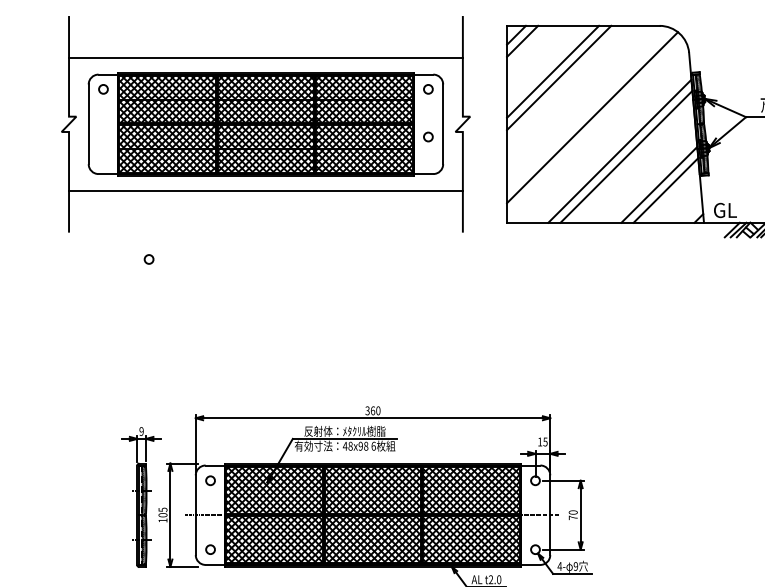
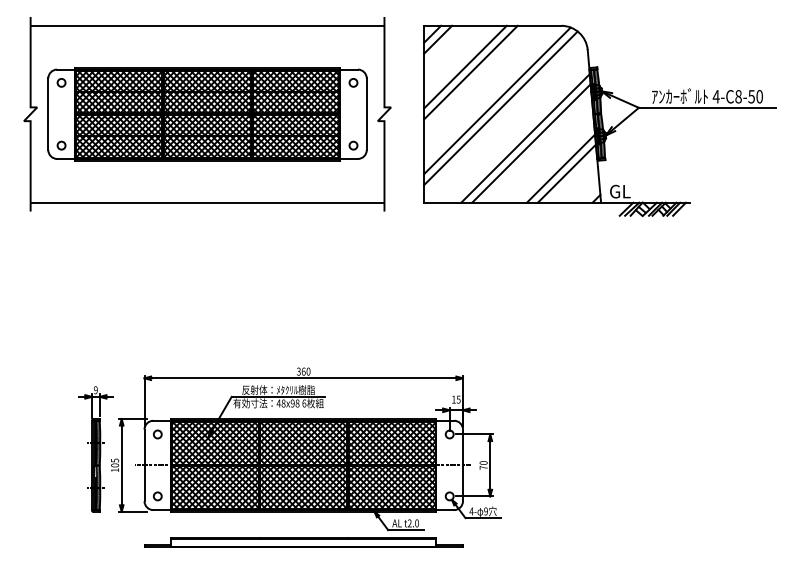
line: (265, 57) -> (207, 25), moved
line: (588, 109) -> (497, 100), added
circle: (428, 136) -> (353, 145), moved
line: (265, 190) -> (207, 202), moved
circle: (149, 259) -> (61, 145), moved

